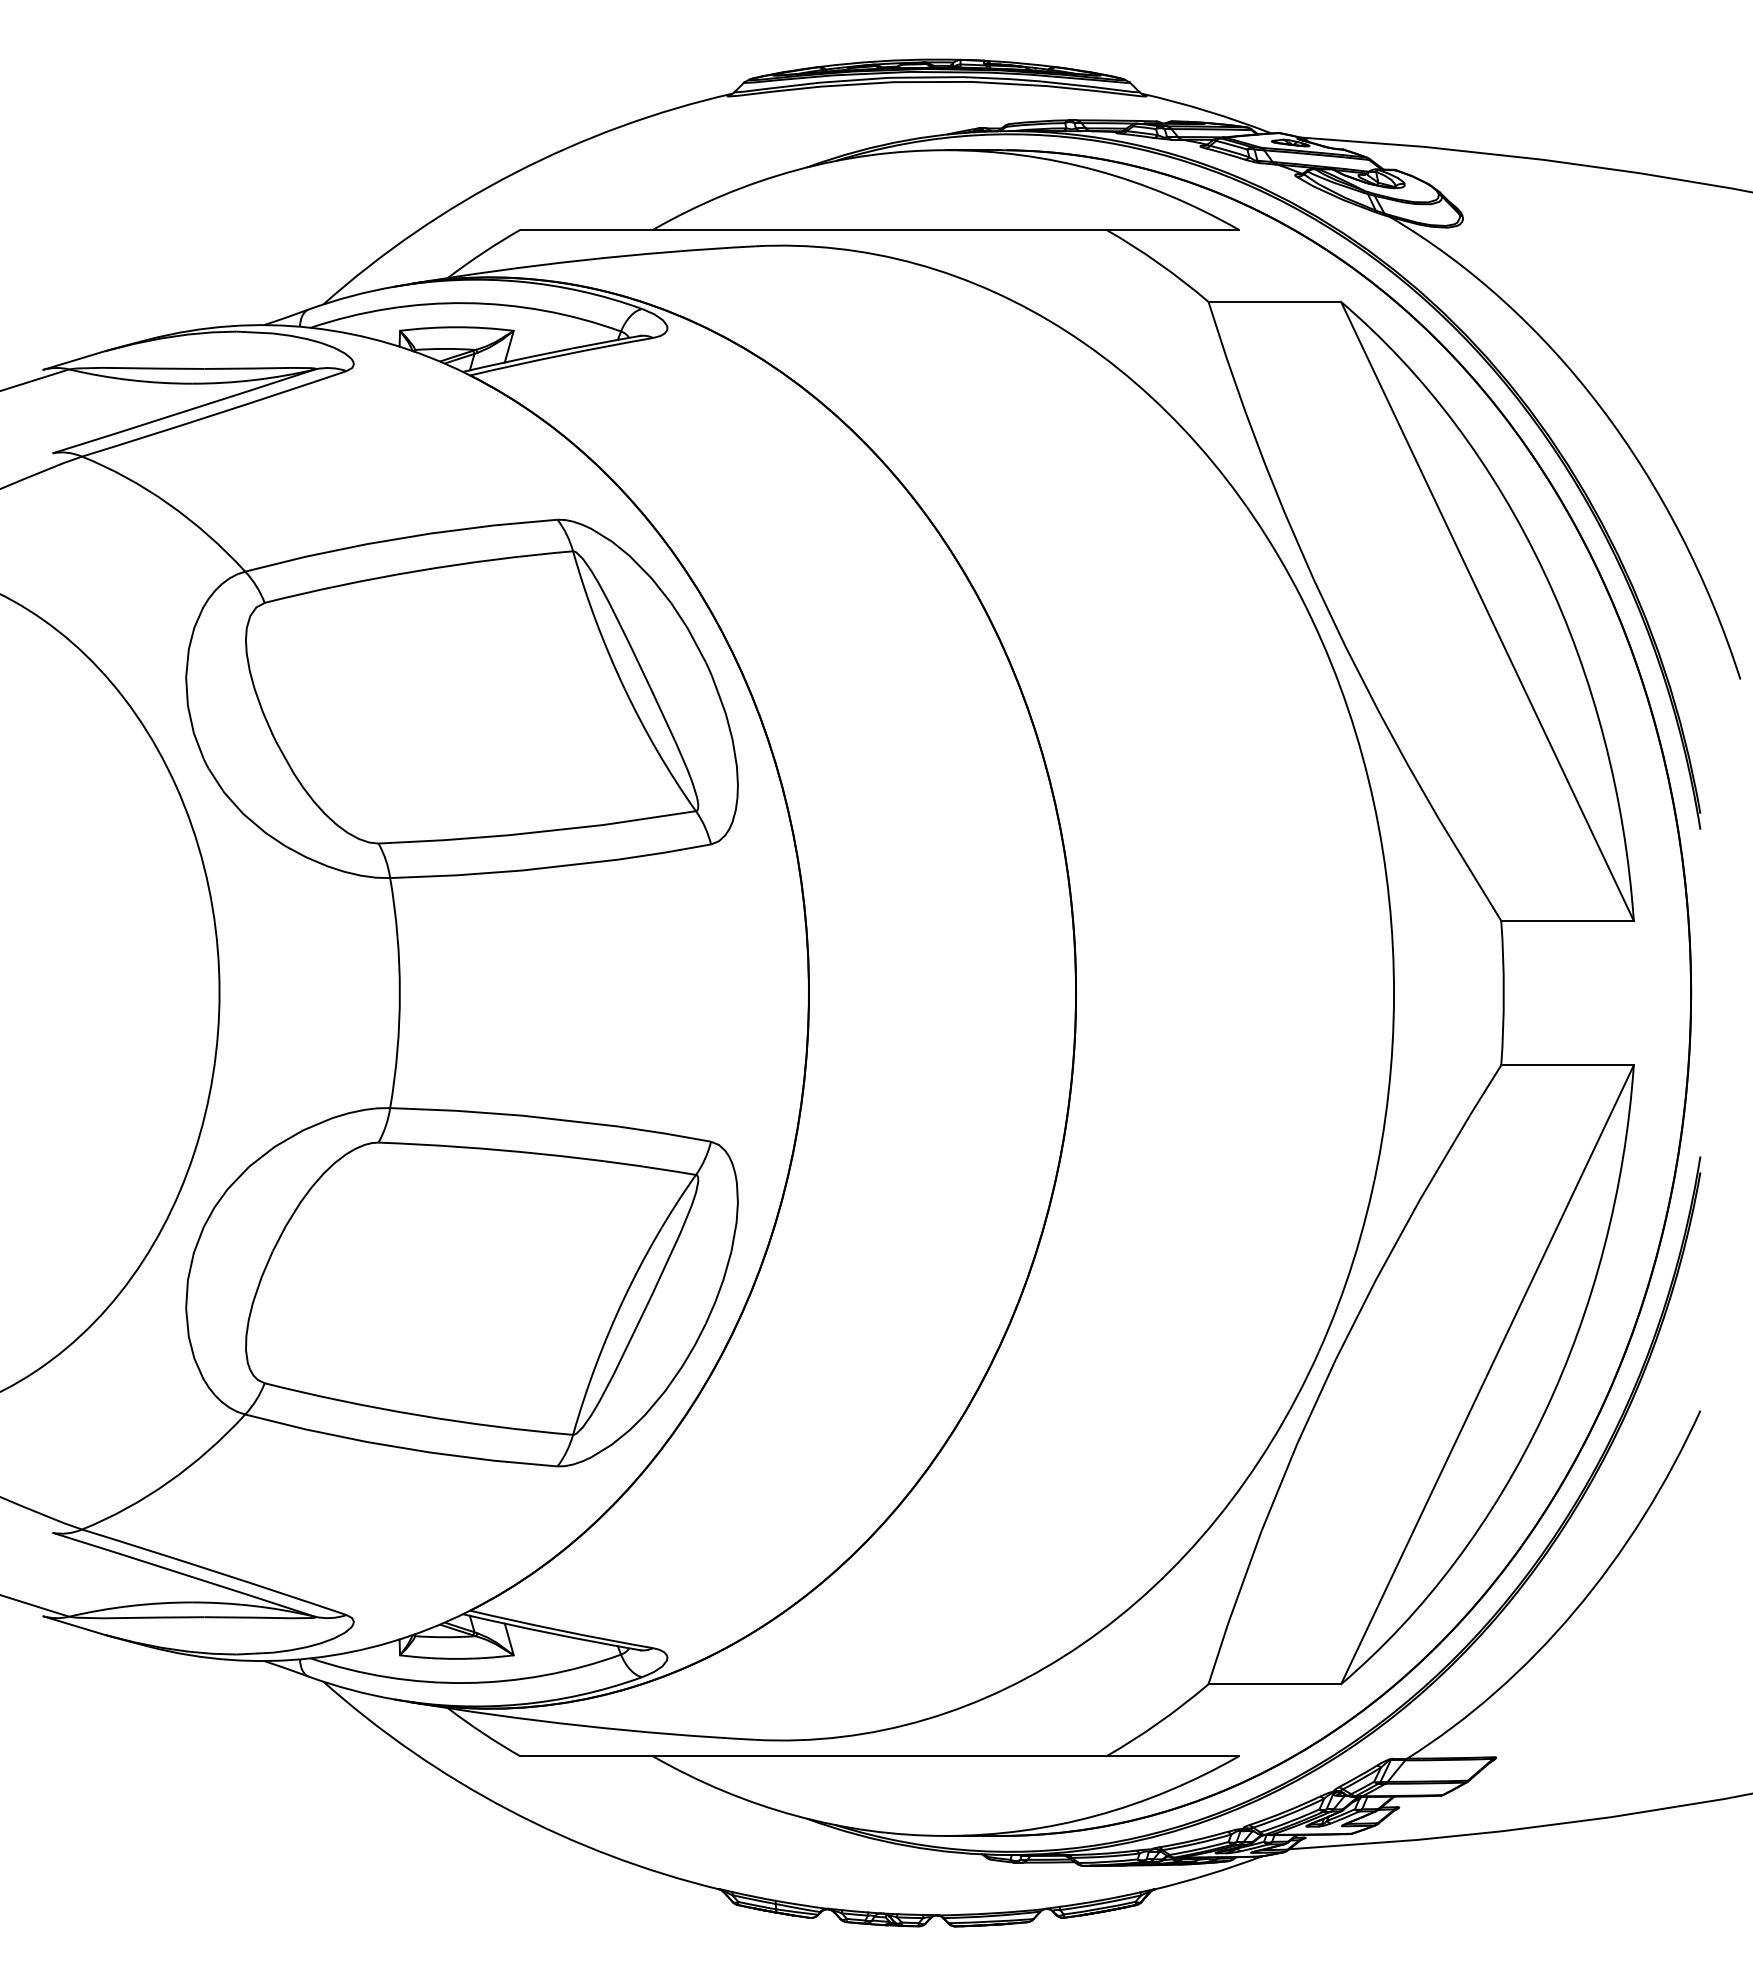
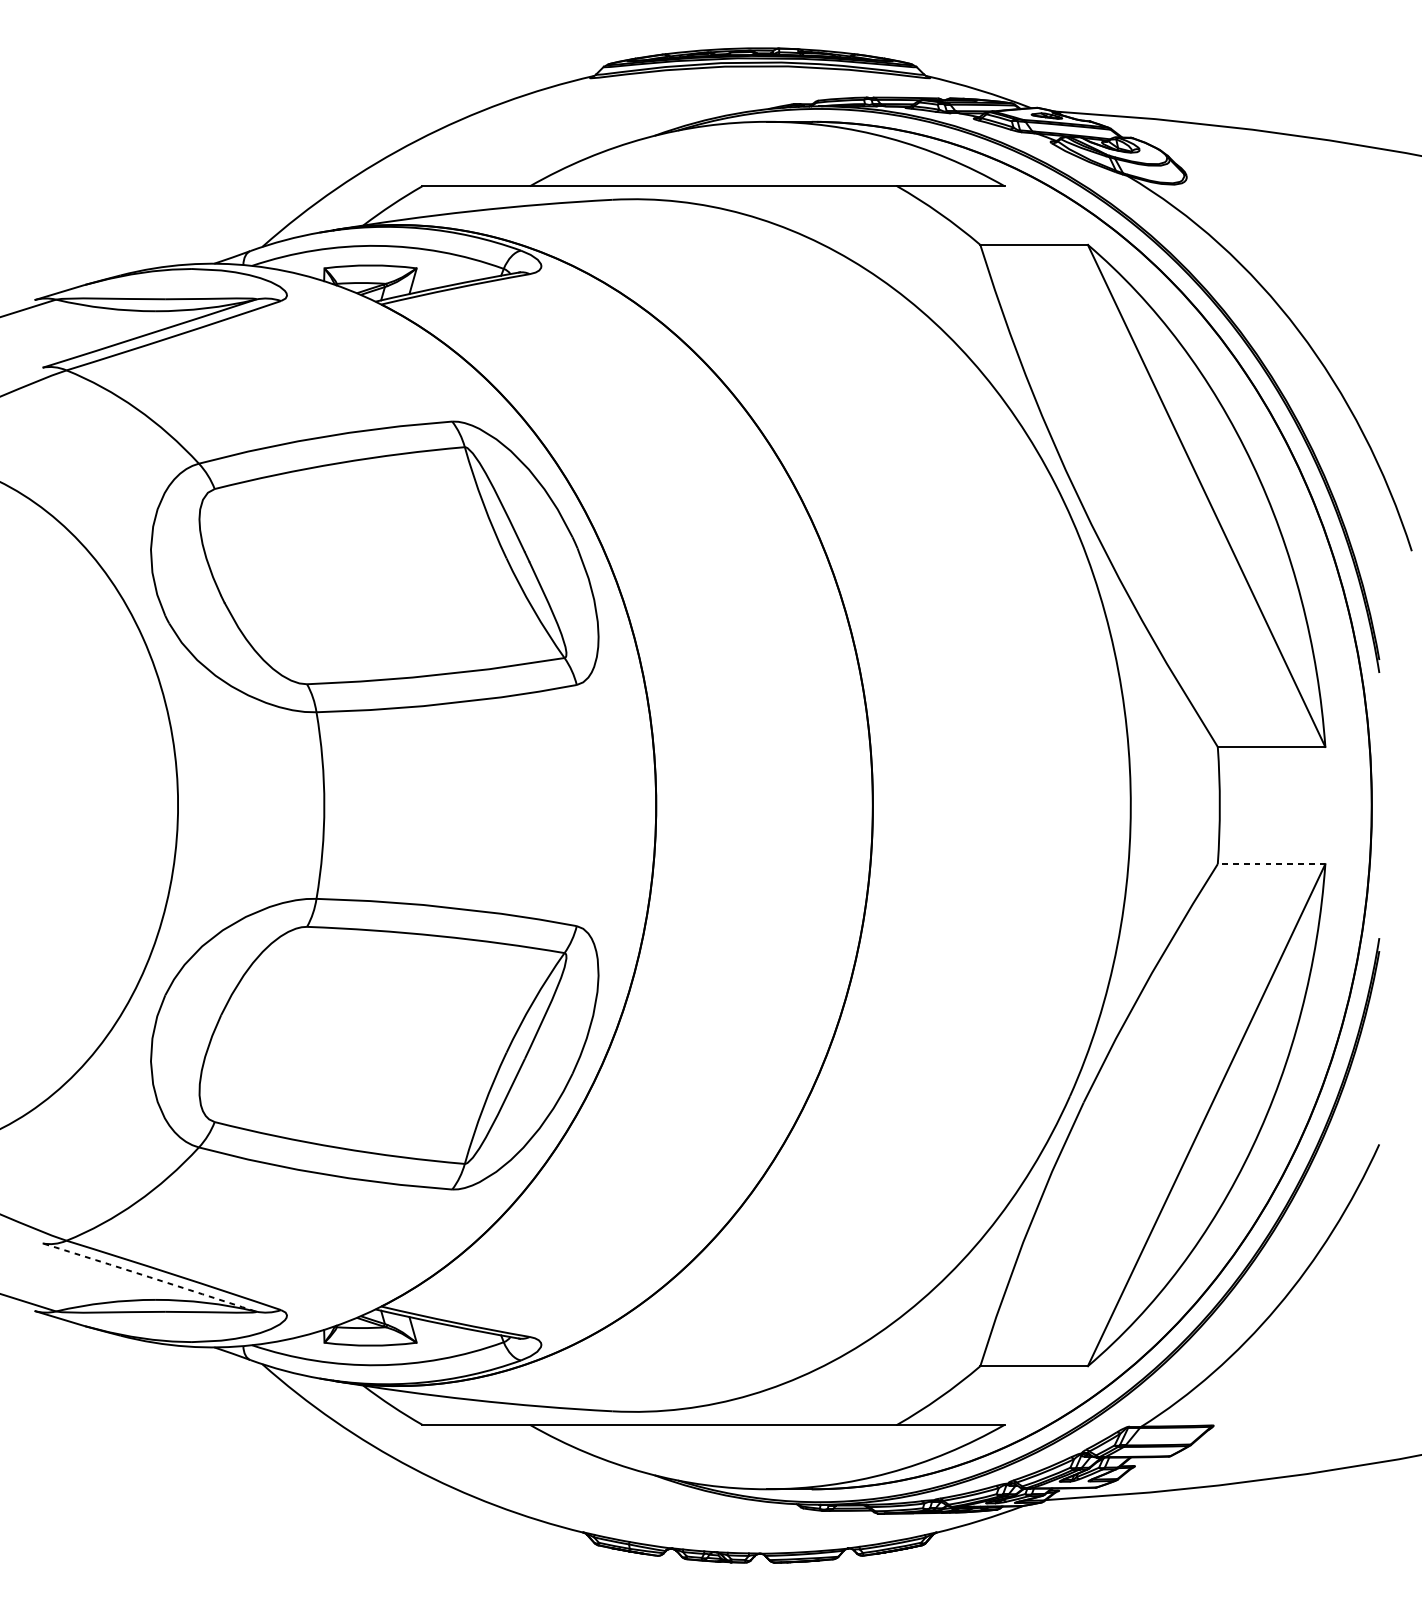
line: (1567, 1065) -> (1271, 864), solid -> dashed
arc: (183, 1574) -> (148, 1277), solid -> dashed

